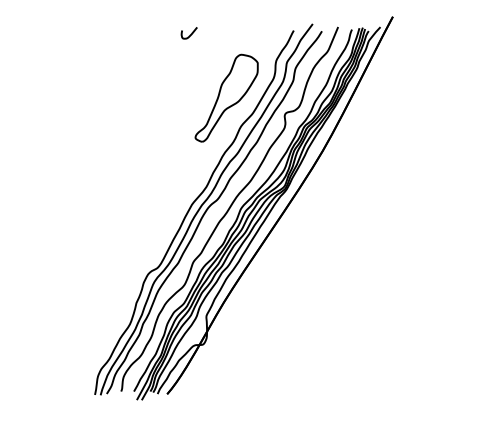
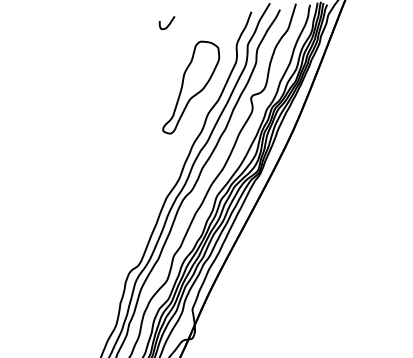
curve: (190, 34) -> (168, 24), moved

